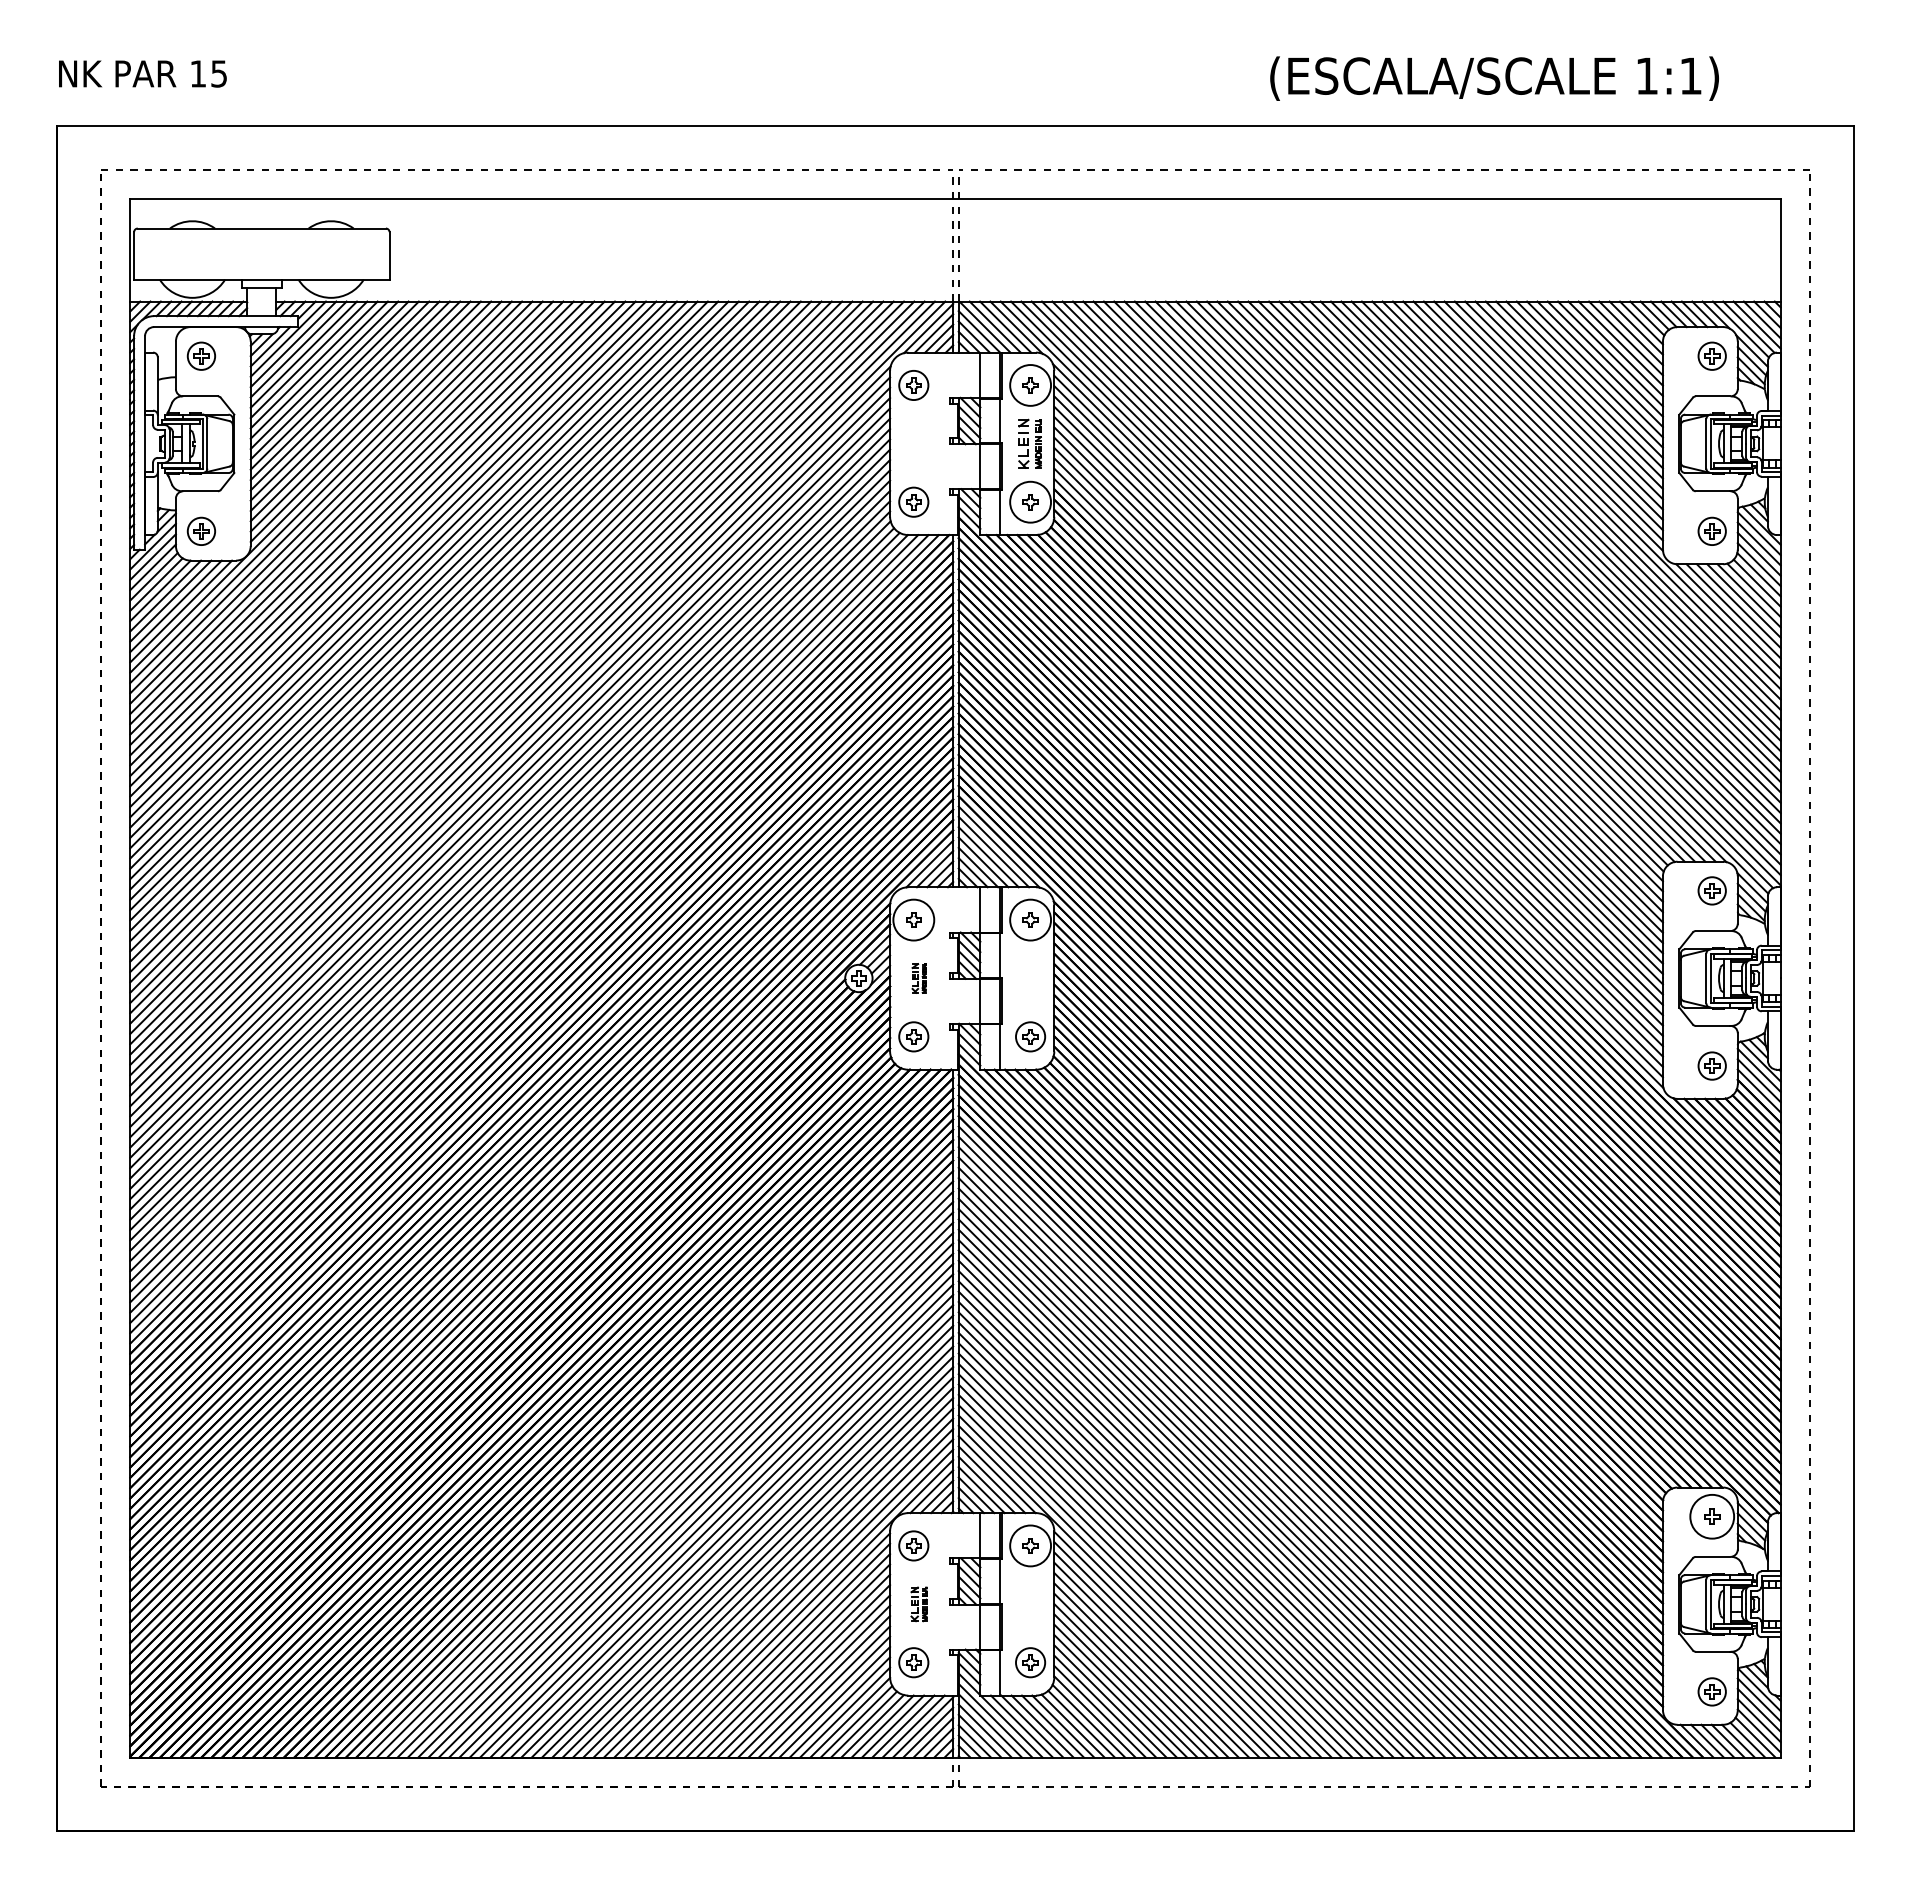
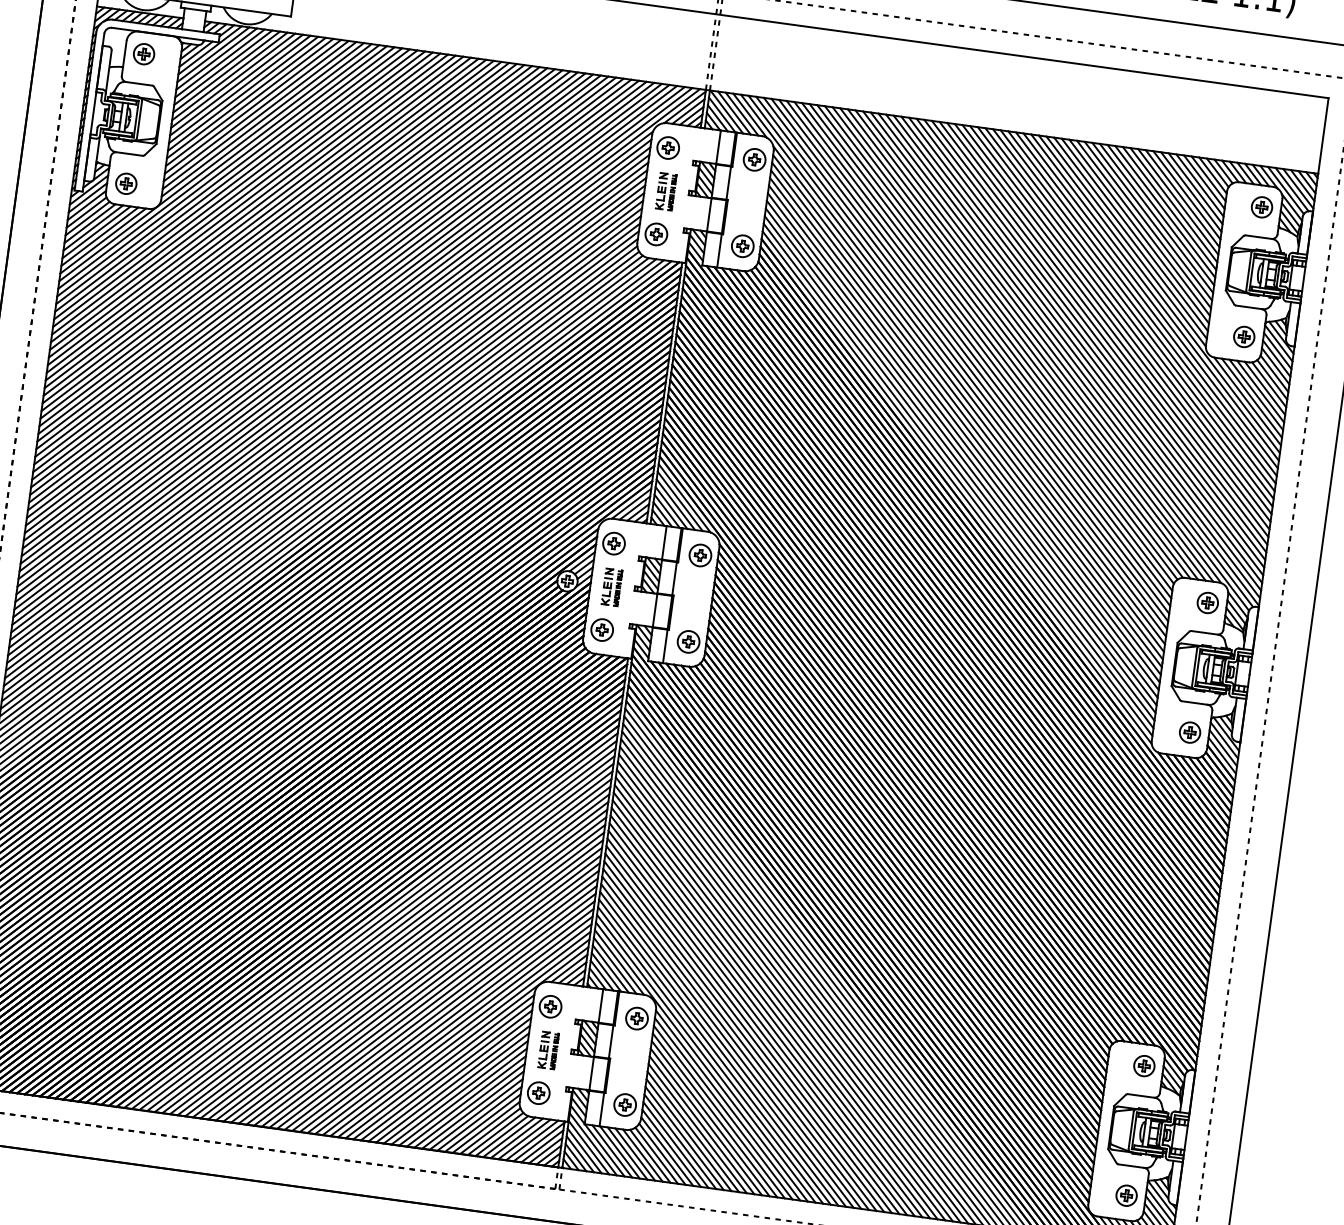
circle: (1030, 385) -> (754, 159), size x0.71
part: (1029, 443) -> (665, 191), moved
circle: (1030, 501) -> (742, 245), size x0.71
circle: (913, 919) -> (613, 543), size x0.71
circle: (1030, 919) -> (700, 555), size x0.71
part: (918, 978) -> (611, 587), size x1.67
circle: (1711, 1516) -> (1143, 1065), size x0.62
circle: (1030, 1545) -> (636, 1018), size x0.71
part: (918, 1604) -> (548, 1050), size x1.43

